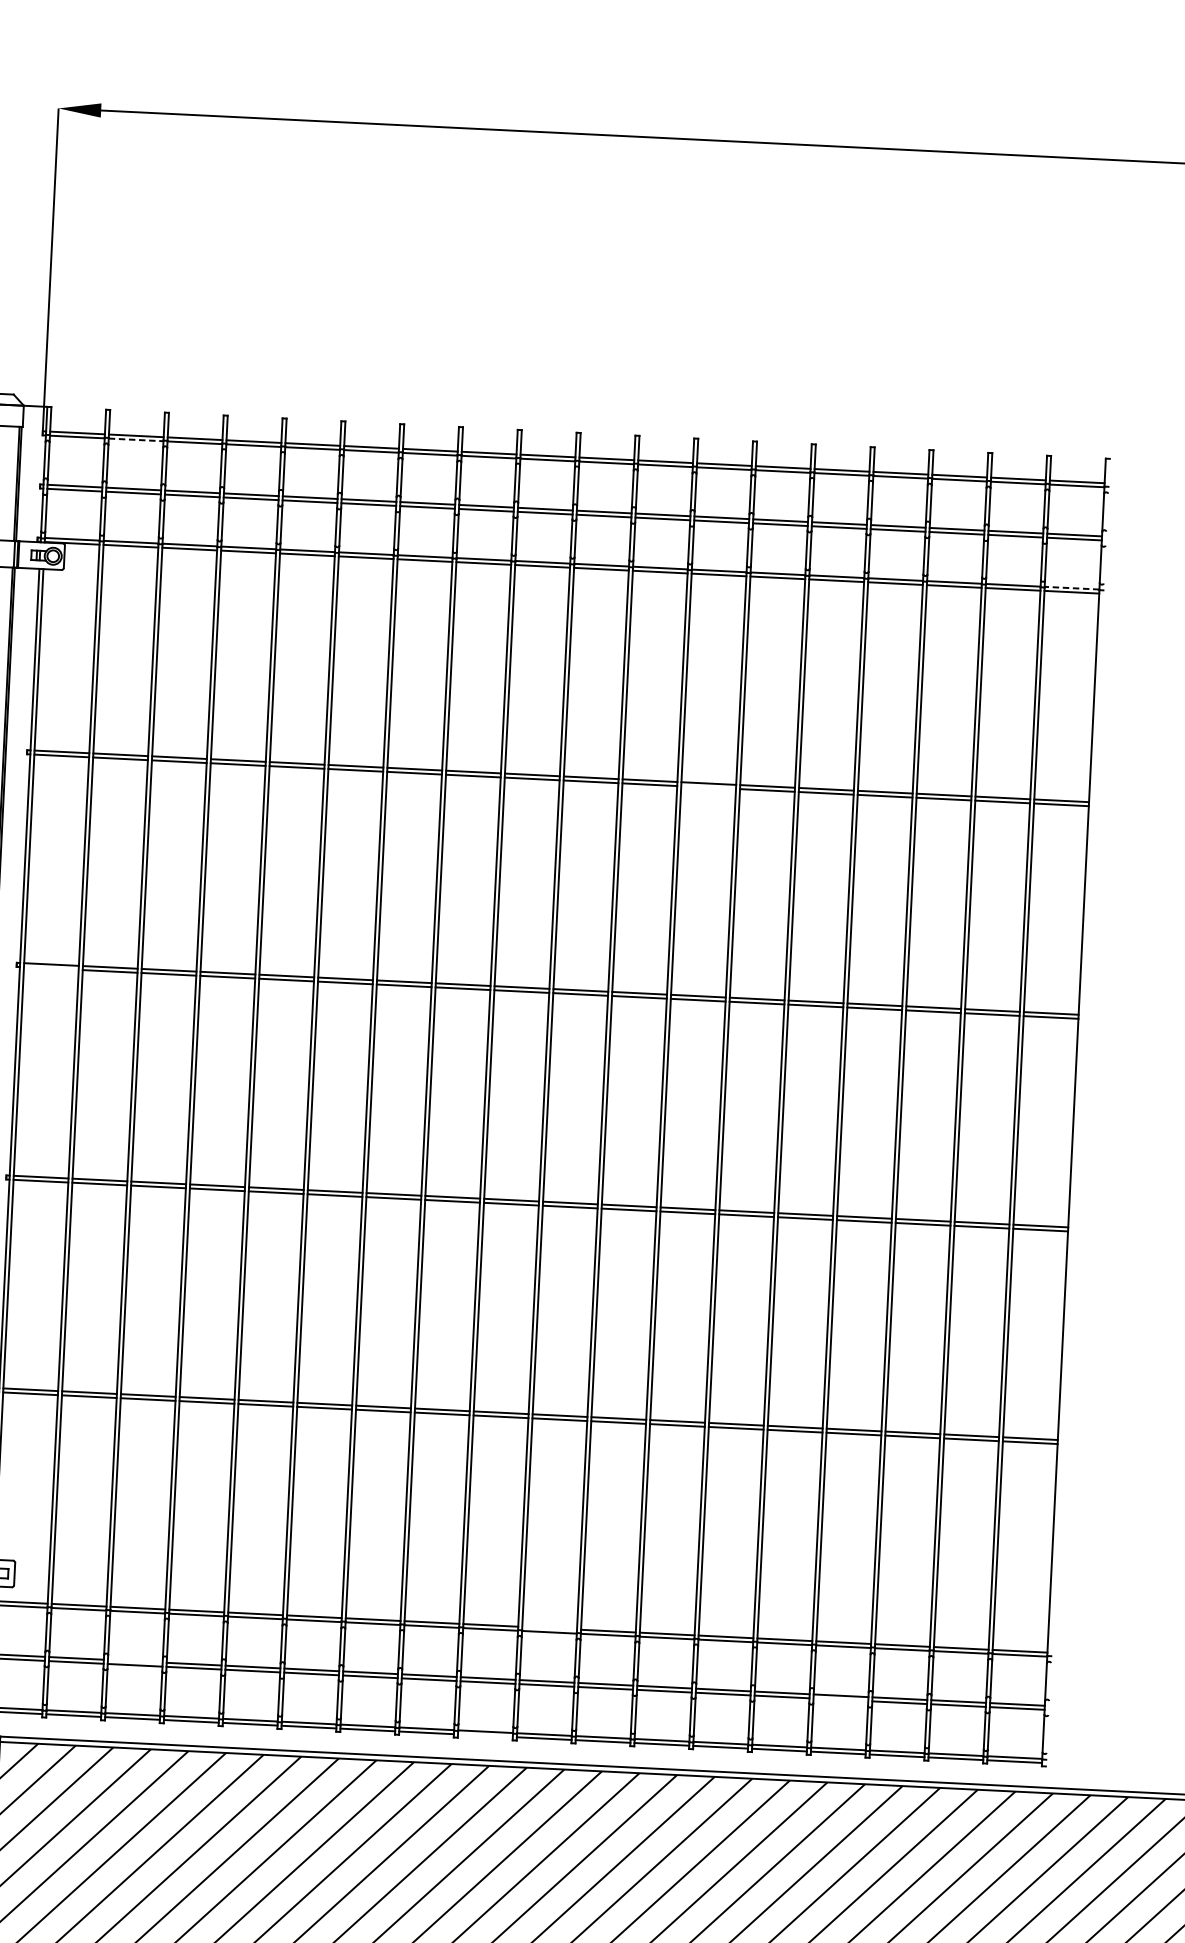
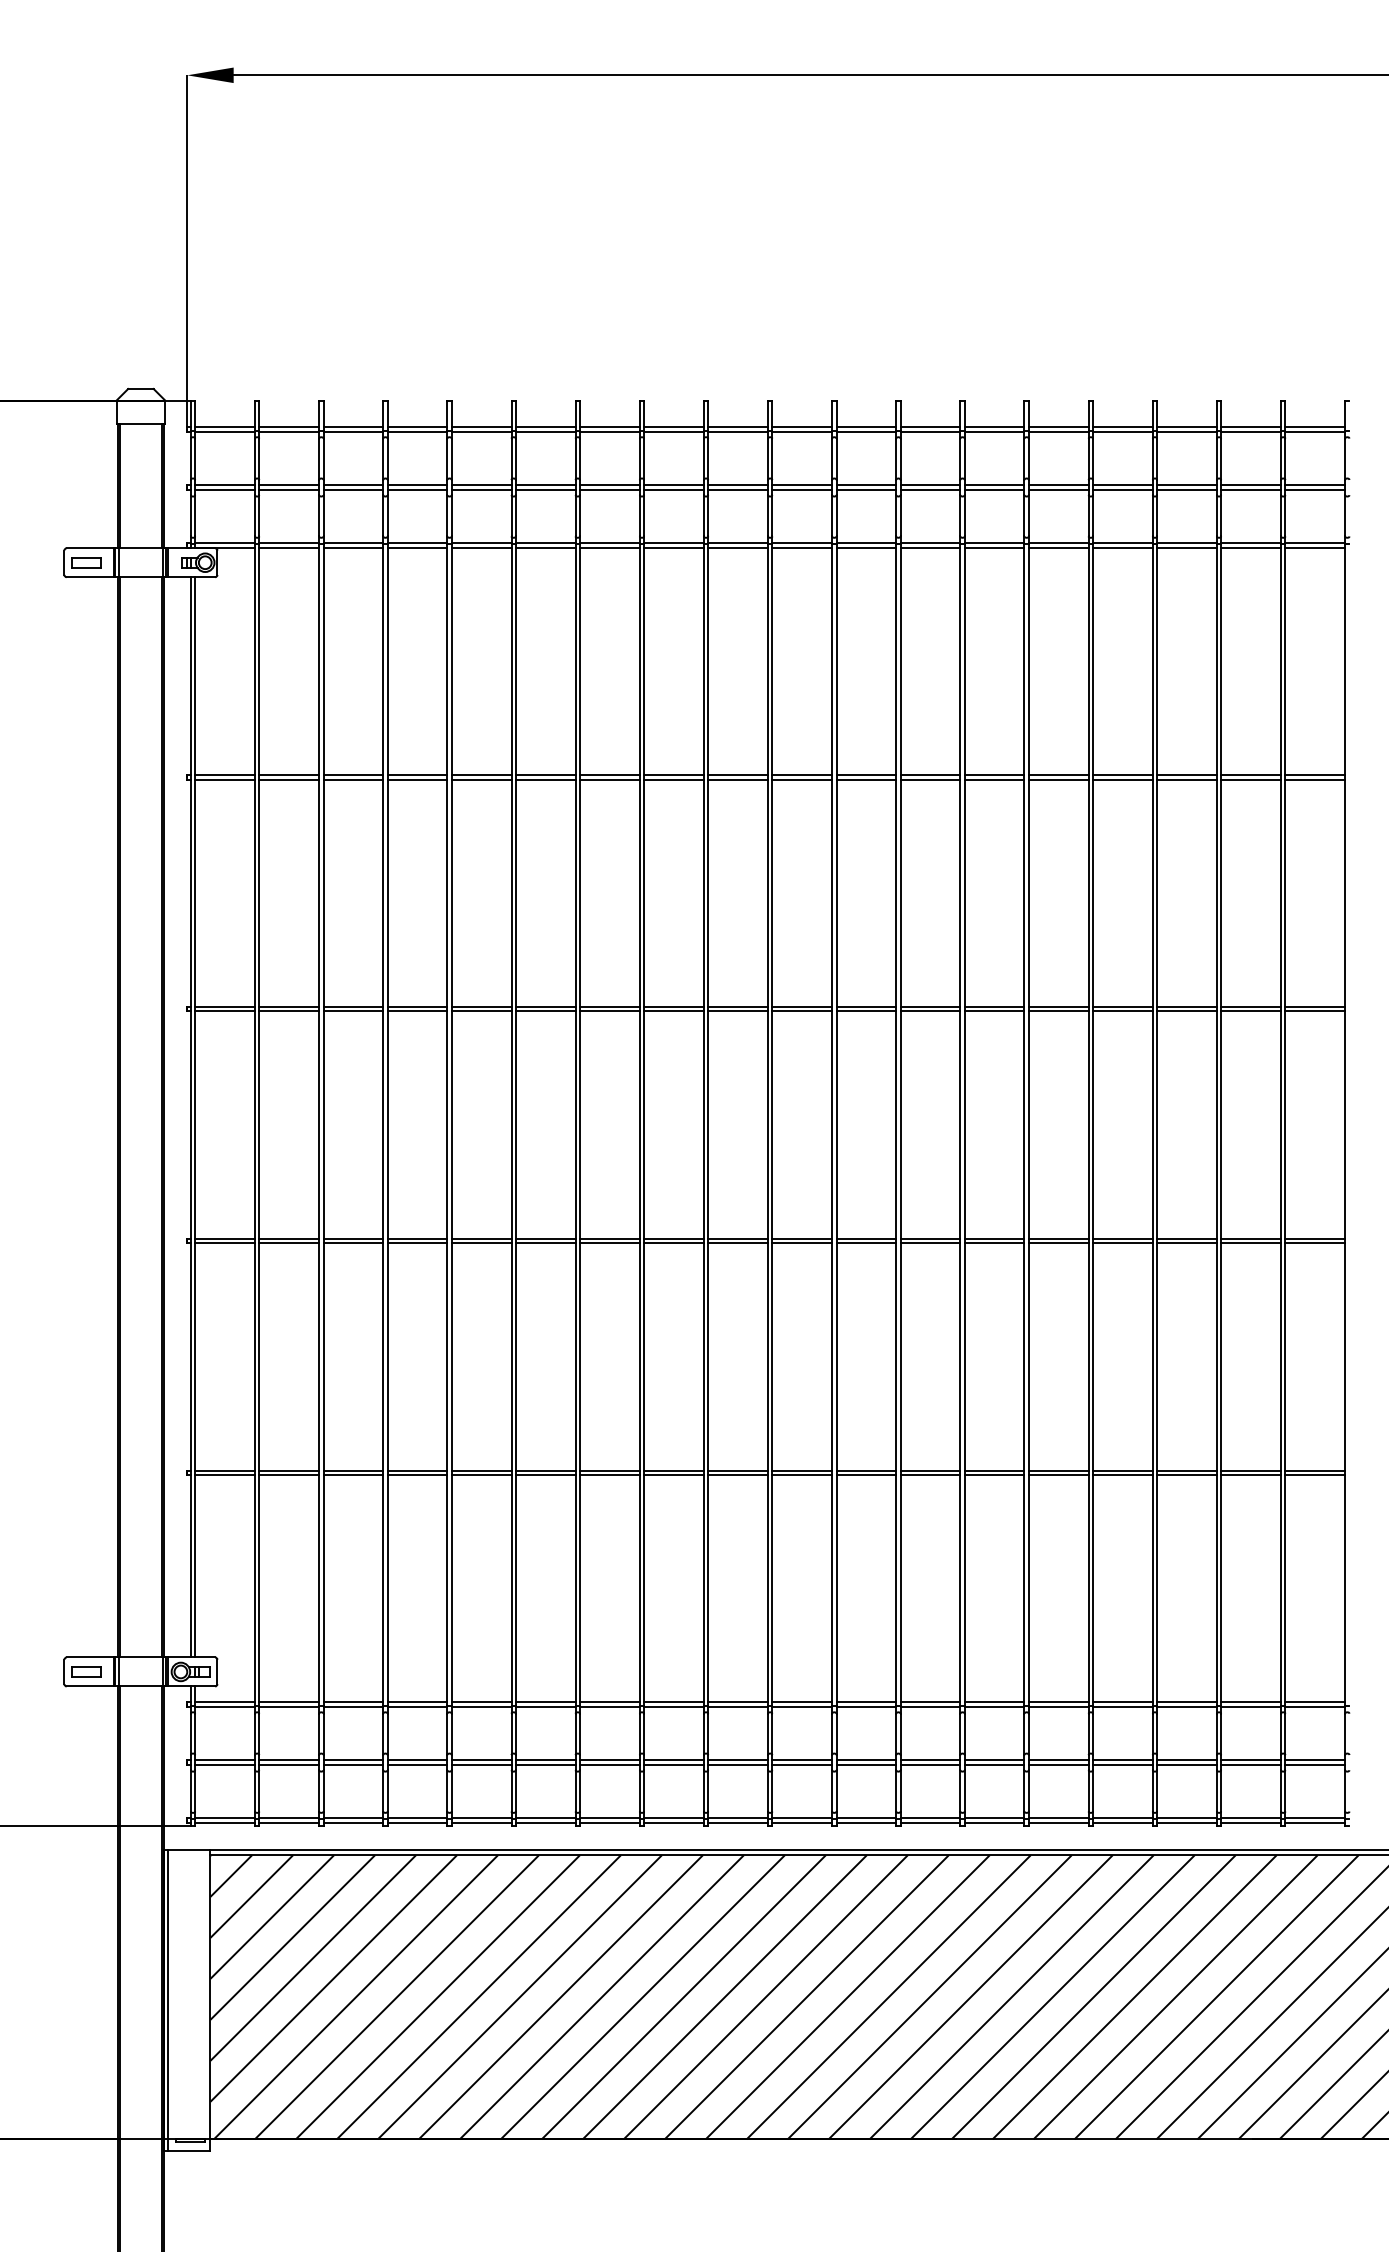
line: (136, 439) -> (289, 431), dashed -> solid
line: (1072, 588) -> (1315, 543), dashed -> solid
line: (708, 787) -> (930, 779), added
line: (50, 968) -> (224, 1011), added
line: (549, 1628) -> (802, 1702), added
line: (135, 1661) -> (353, 1760), added
line: (840, 1699) -> (1122, 1764), added
line: (485, 1735) -> (738, 1822), added

